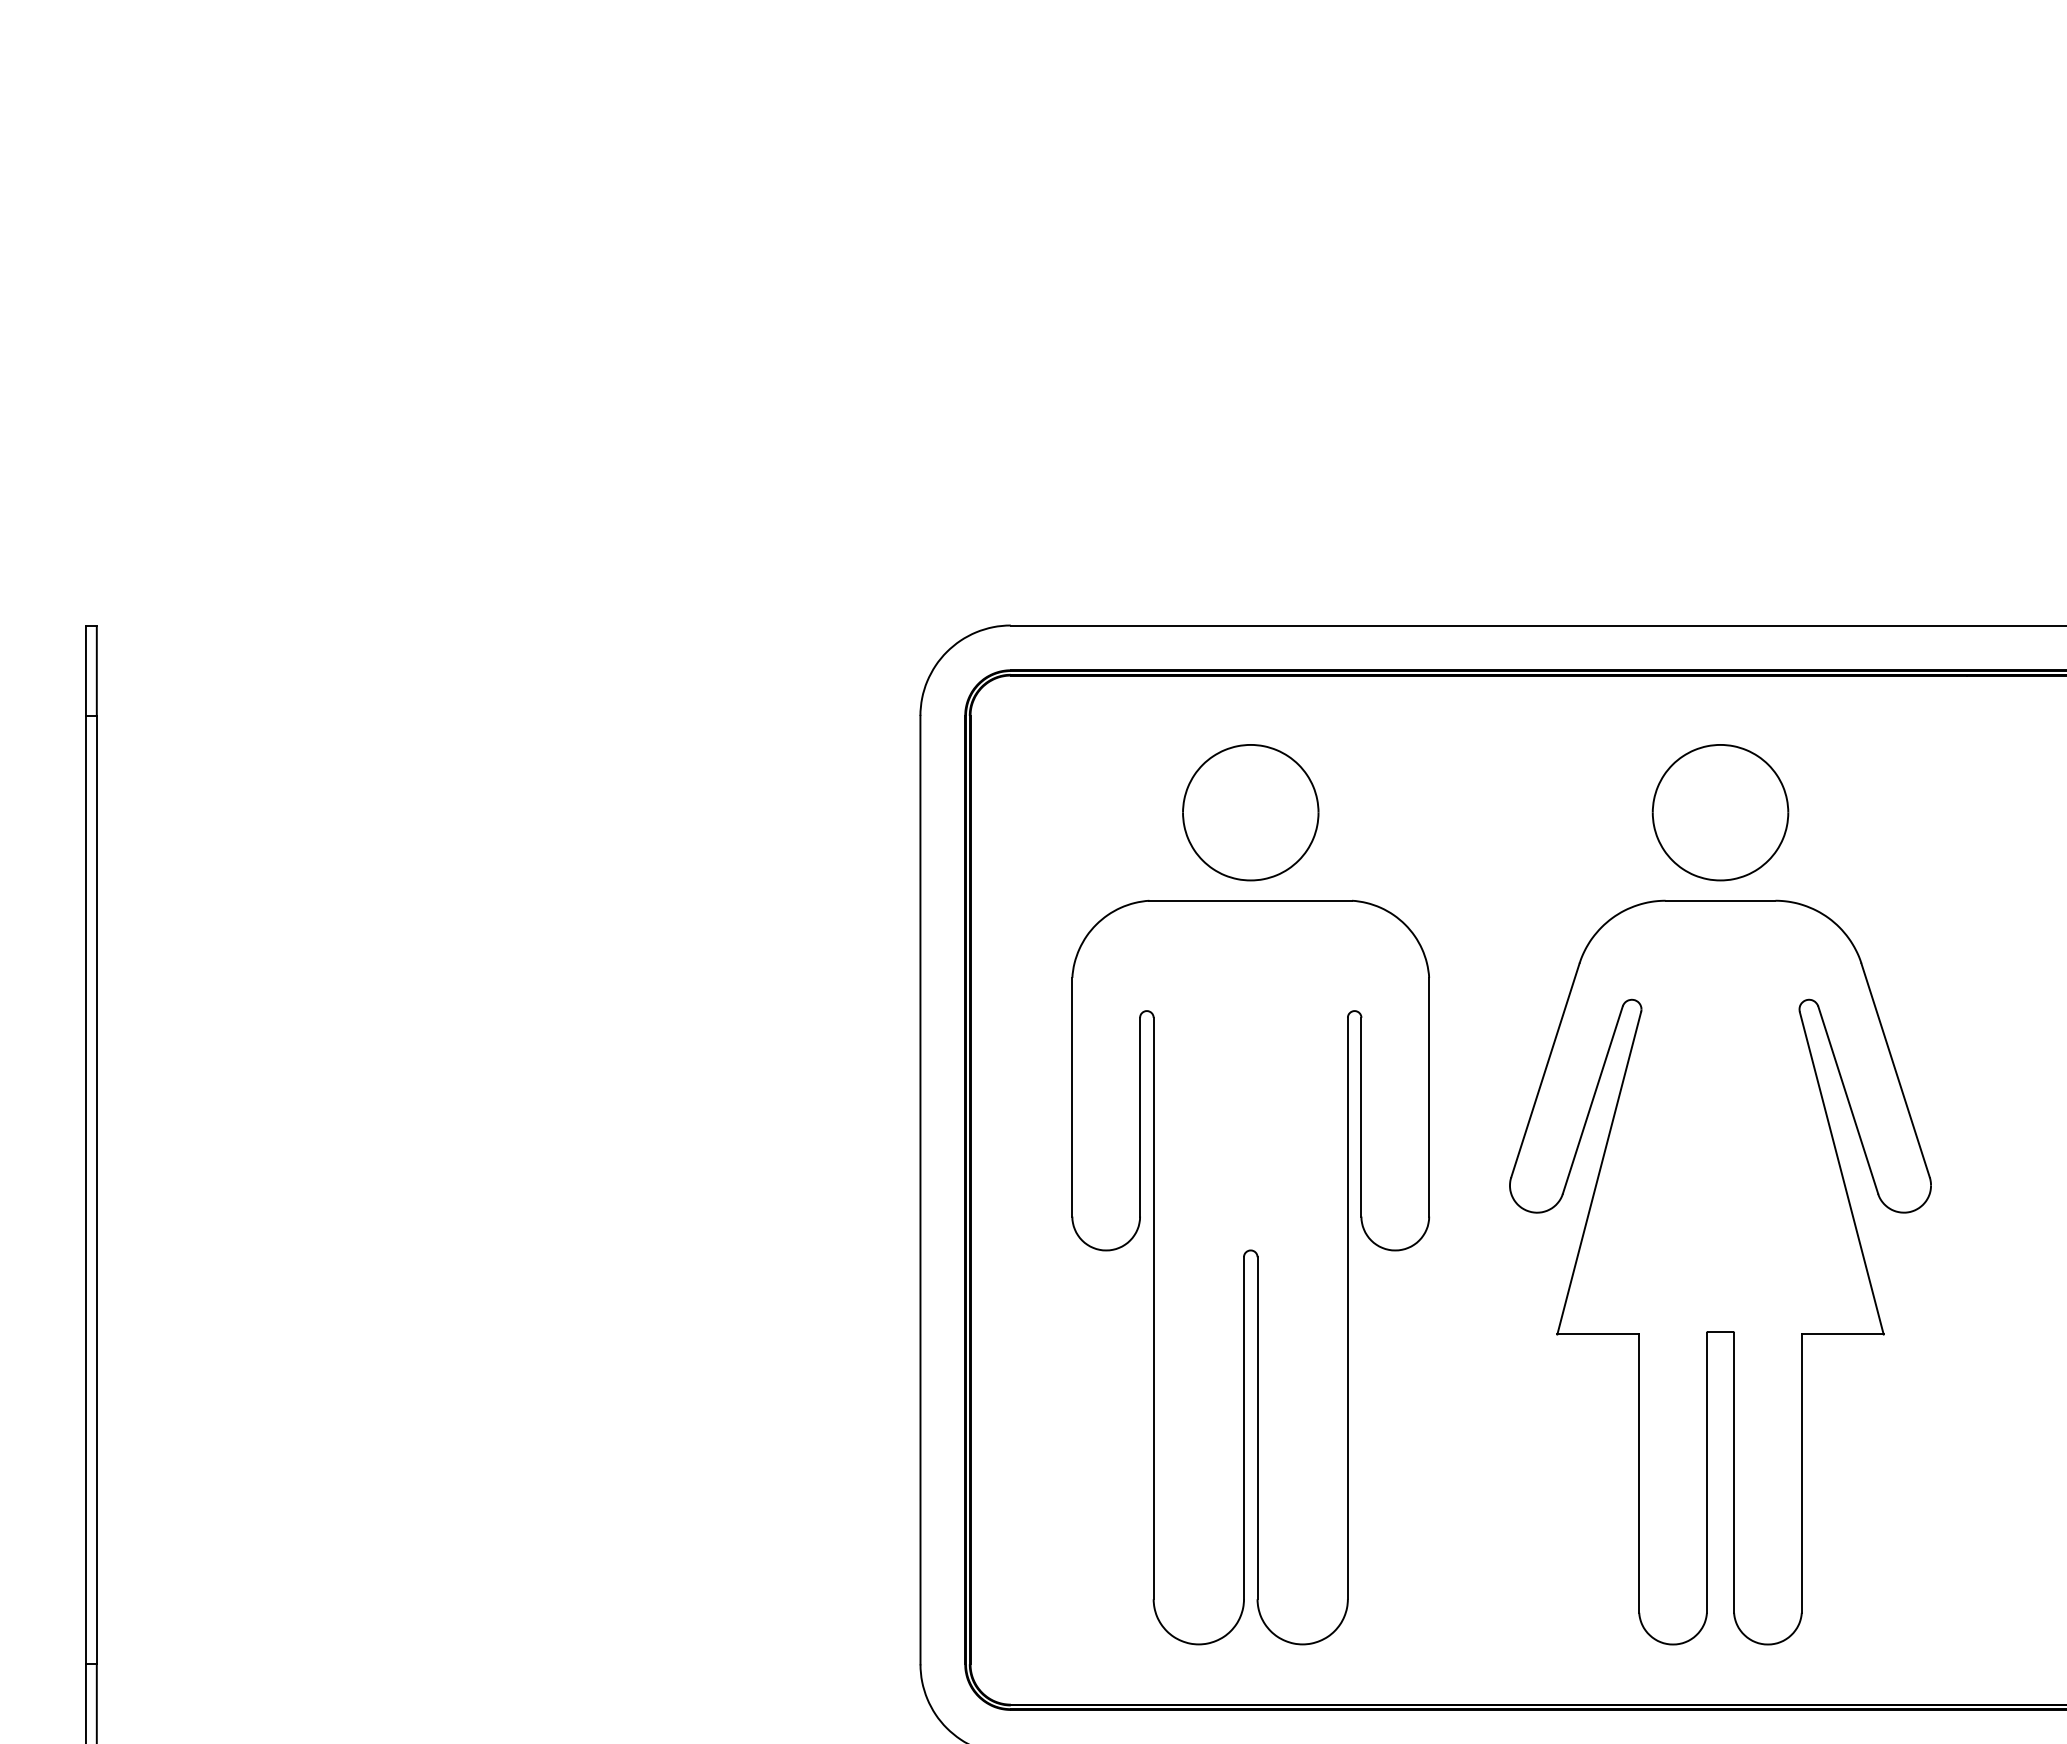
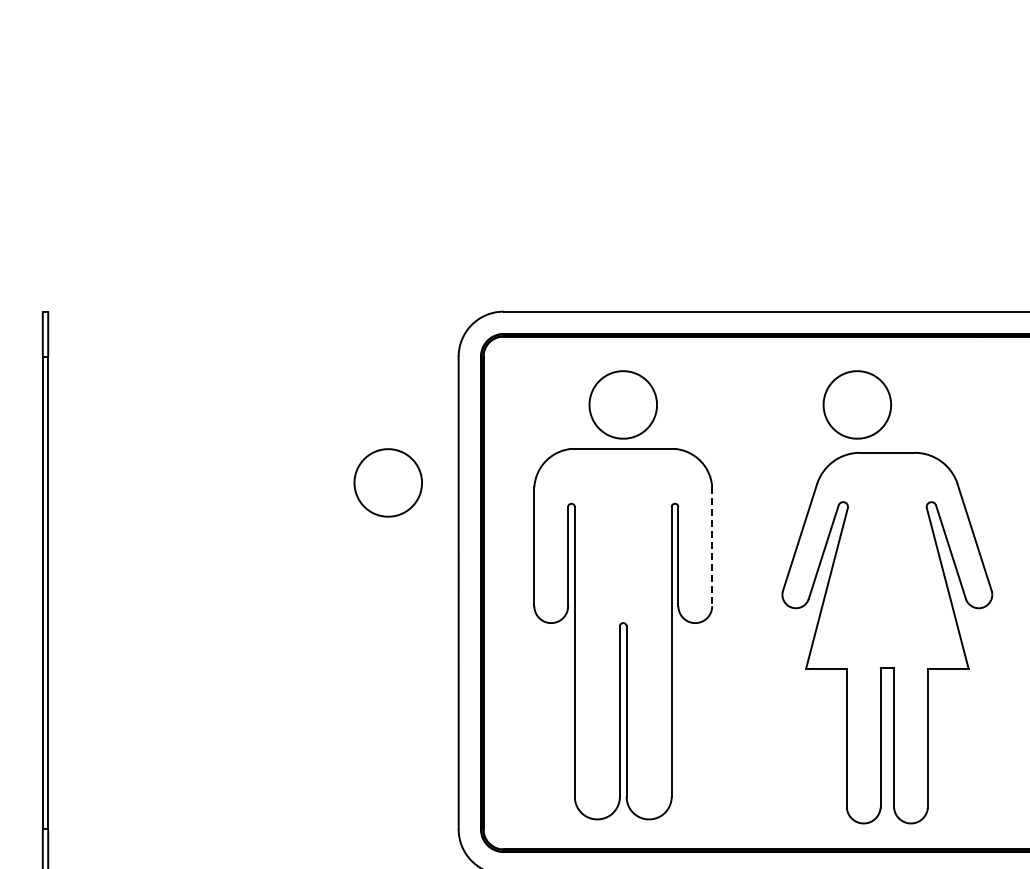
part: (777, 968) -> (387, 482), added
line: (1429, 1098) -> (712, 547), solid -> dashed
part: (1720, 1271) -> (887, 637), moved

